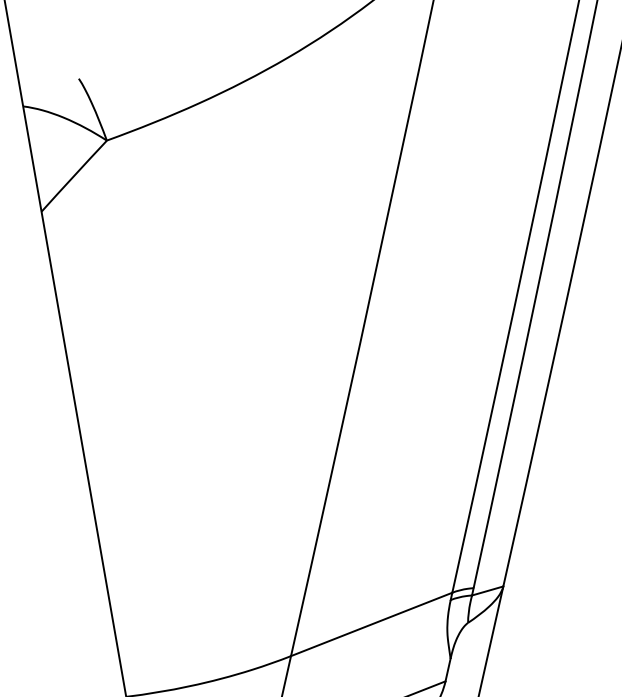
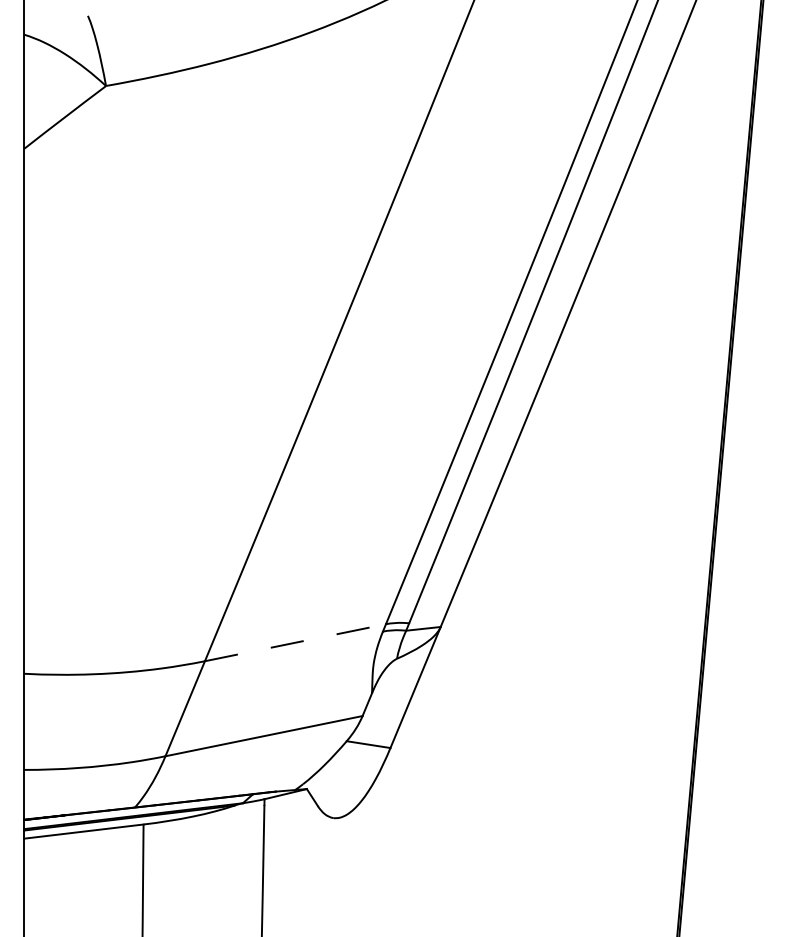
line: (371, 624) -> (295, 642), solid -> dashed

